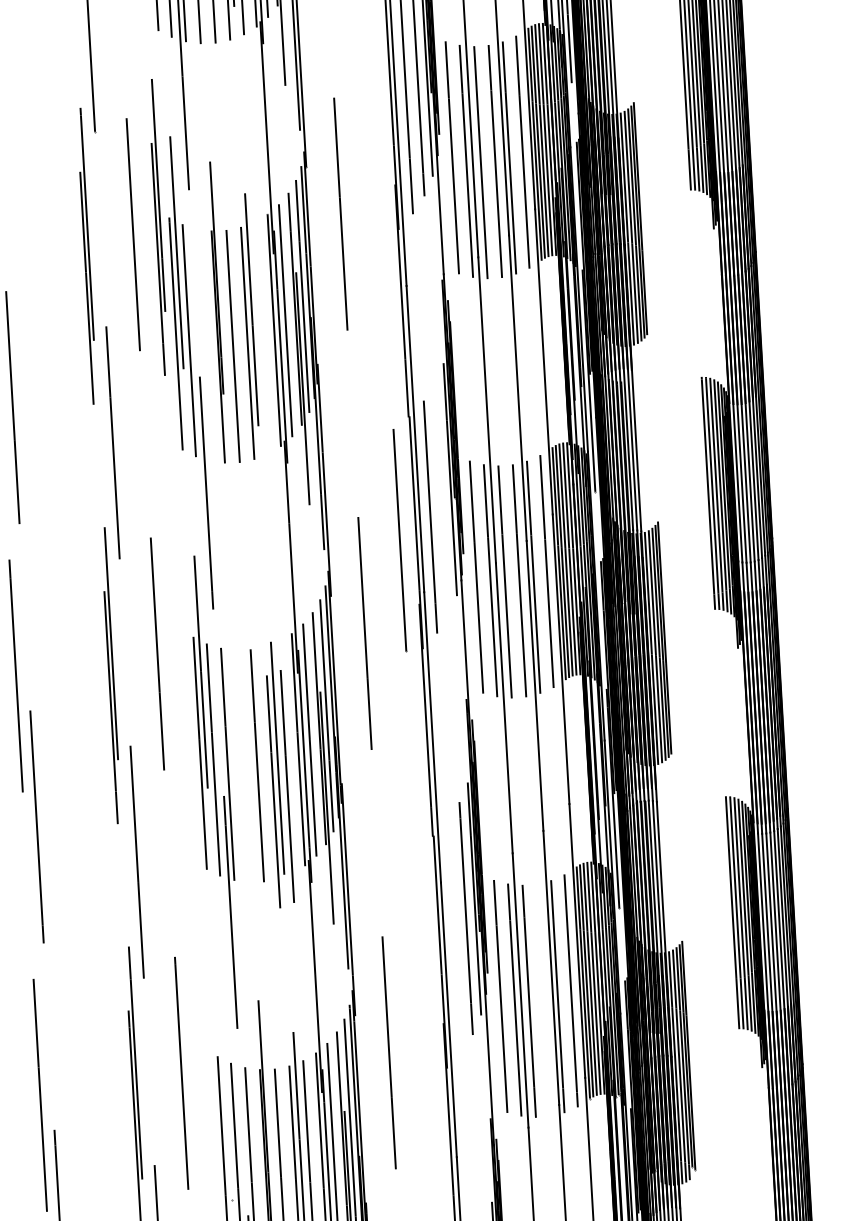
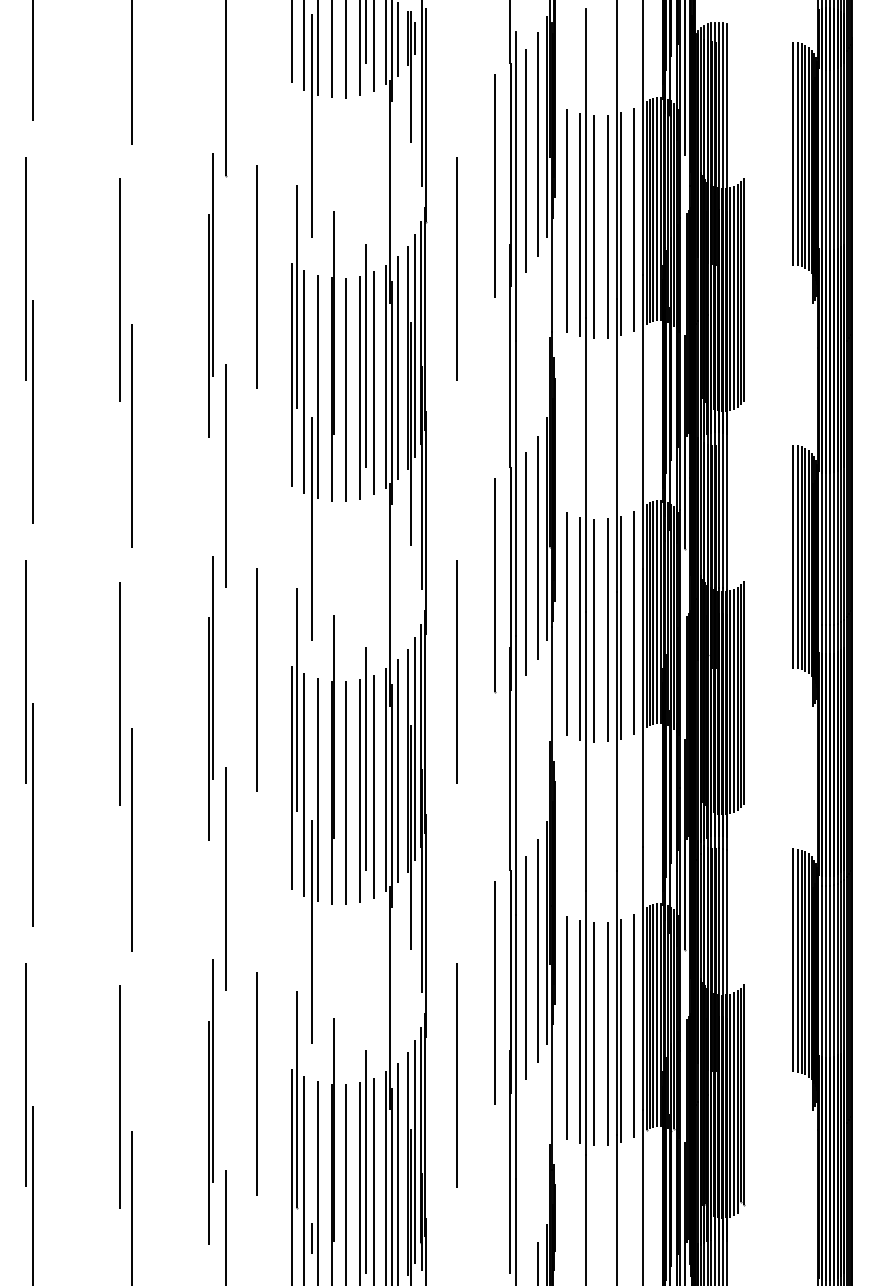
line: (375, 125) -> (494, 185), added
part: (157, 227) -> (280, 271), removed
line: (261, 338) -> (373, 383), added
line: (203, 344) -> (317, 386), added
line: (441, 498) -> (537, 547), added
line: (241, 731) -> (332, 759), added
part: (279, 774) -> (366, 774), moved
line: (454, 936) -> (525, 967), added
line: (423, 964) -> (494, 992), added
line: (543, 1000) -> (607, 1033), added
line: (225, 1087) -> (297, 1099), added

